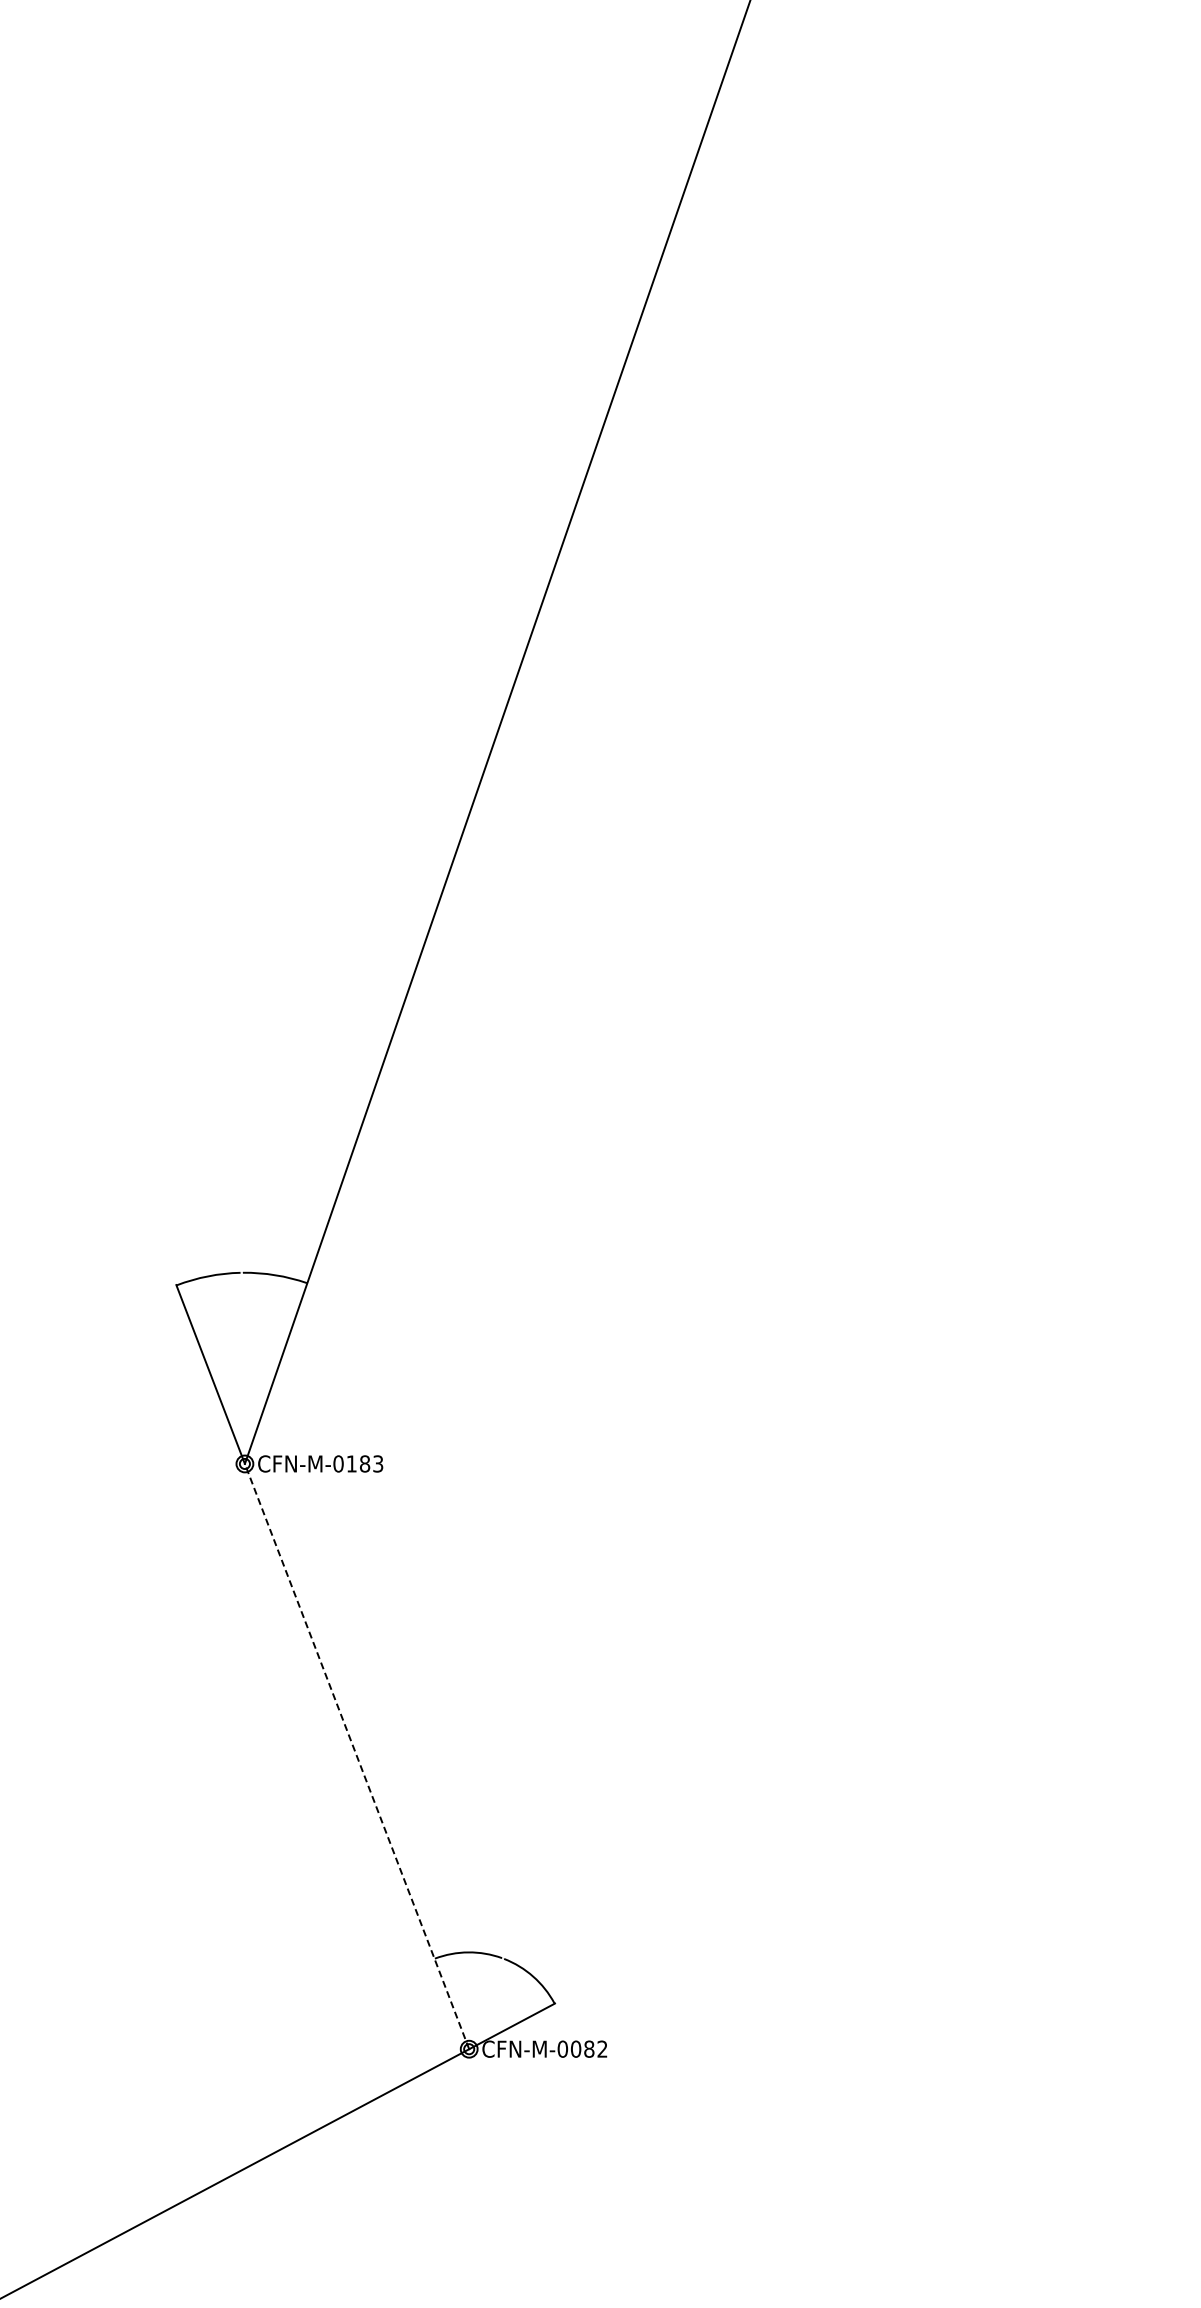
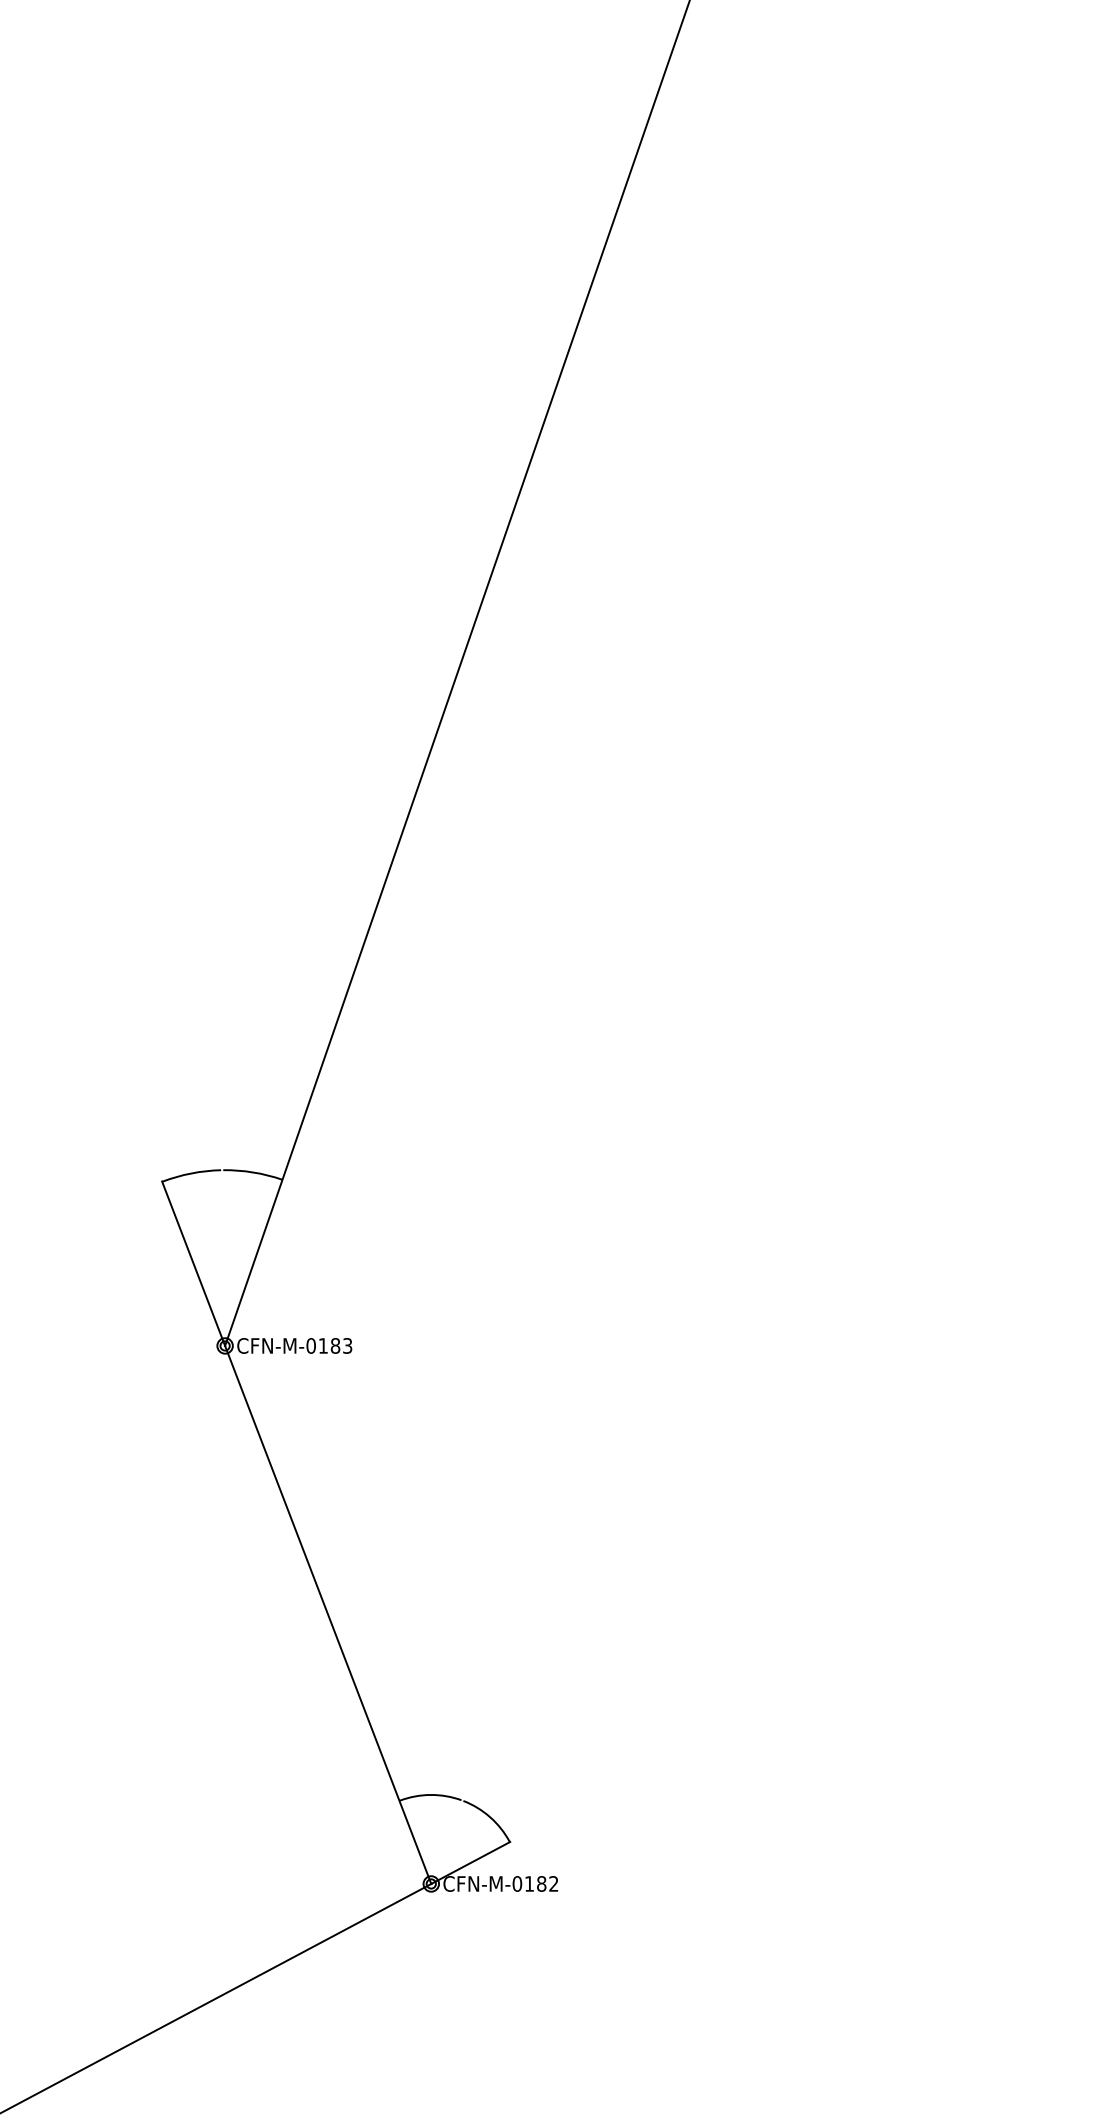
line: (356, 1756) -> (327, 1614), dashed -> solid
text: (575, 2048) -> (529, 1883), CFN-M-0082 -> CFN-M-0182

